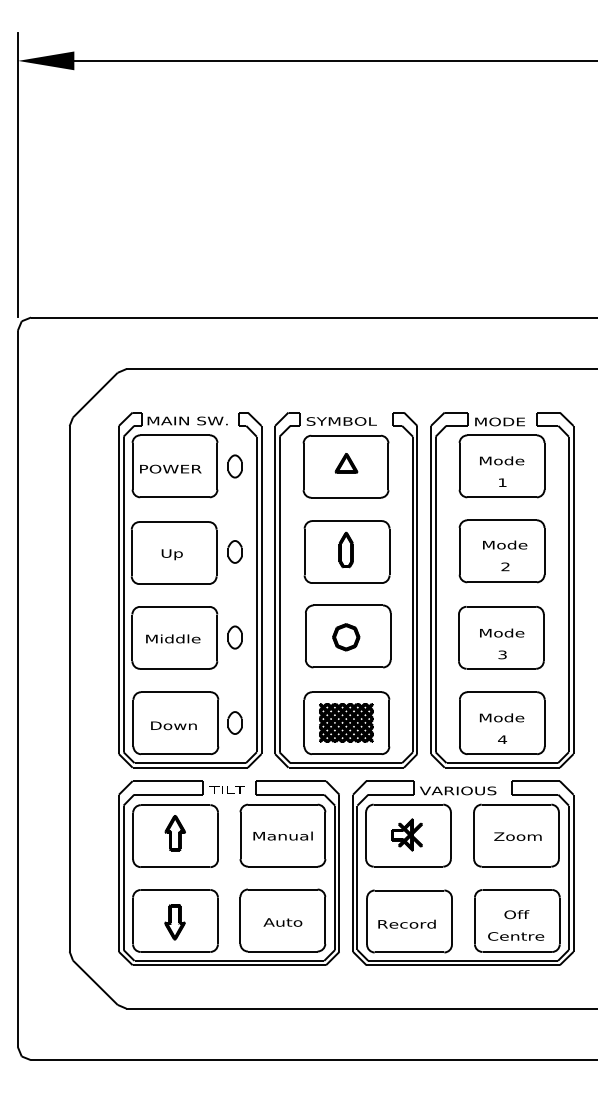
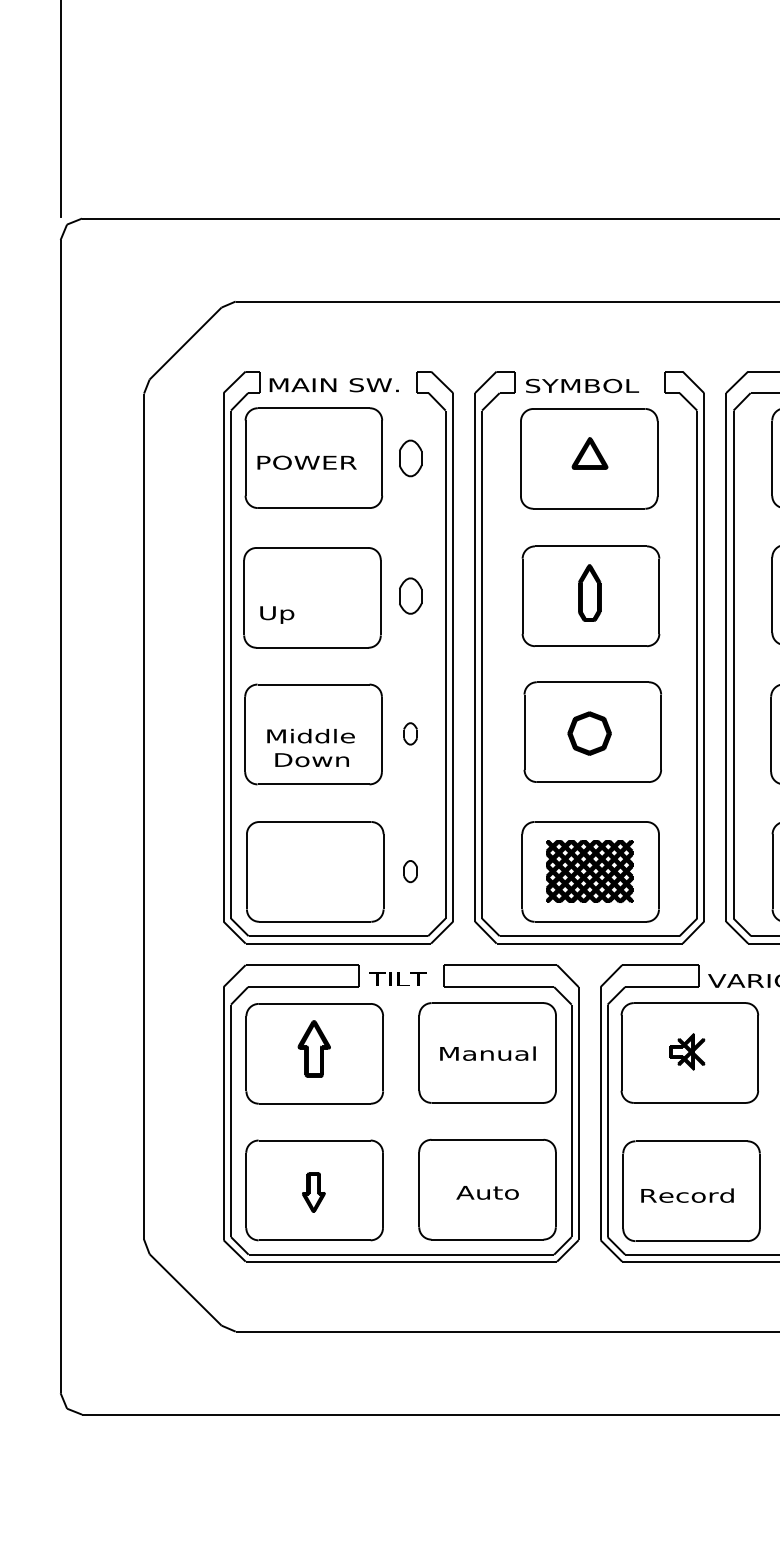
text: (171, 554) -> (275, 614), moved
part: (234, 637) -> (409, 733), size x0.6
part: (234, 722) -> (409, 870), size x0.6
text: (173, 725) -> (311, 759), moved
part: (406, 834) -> (686, 1051), size x0.7
part: (174, 922) -> (313, 1192), size x0.7

